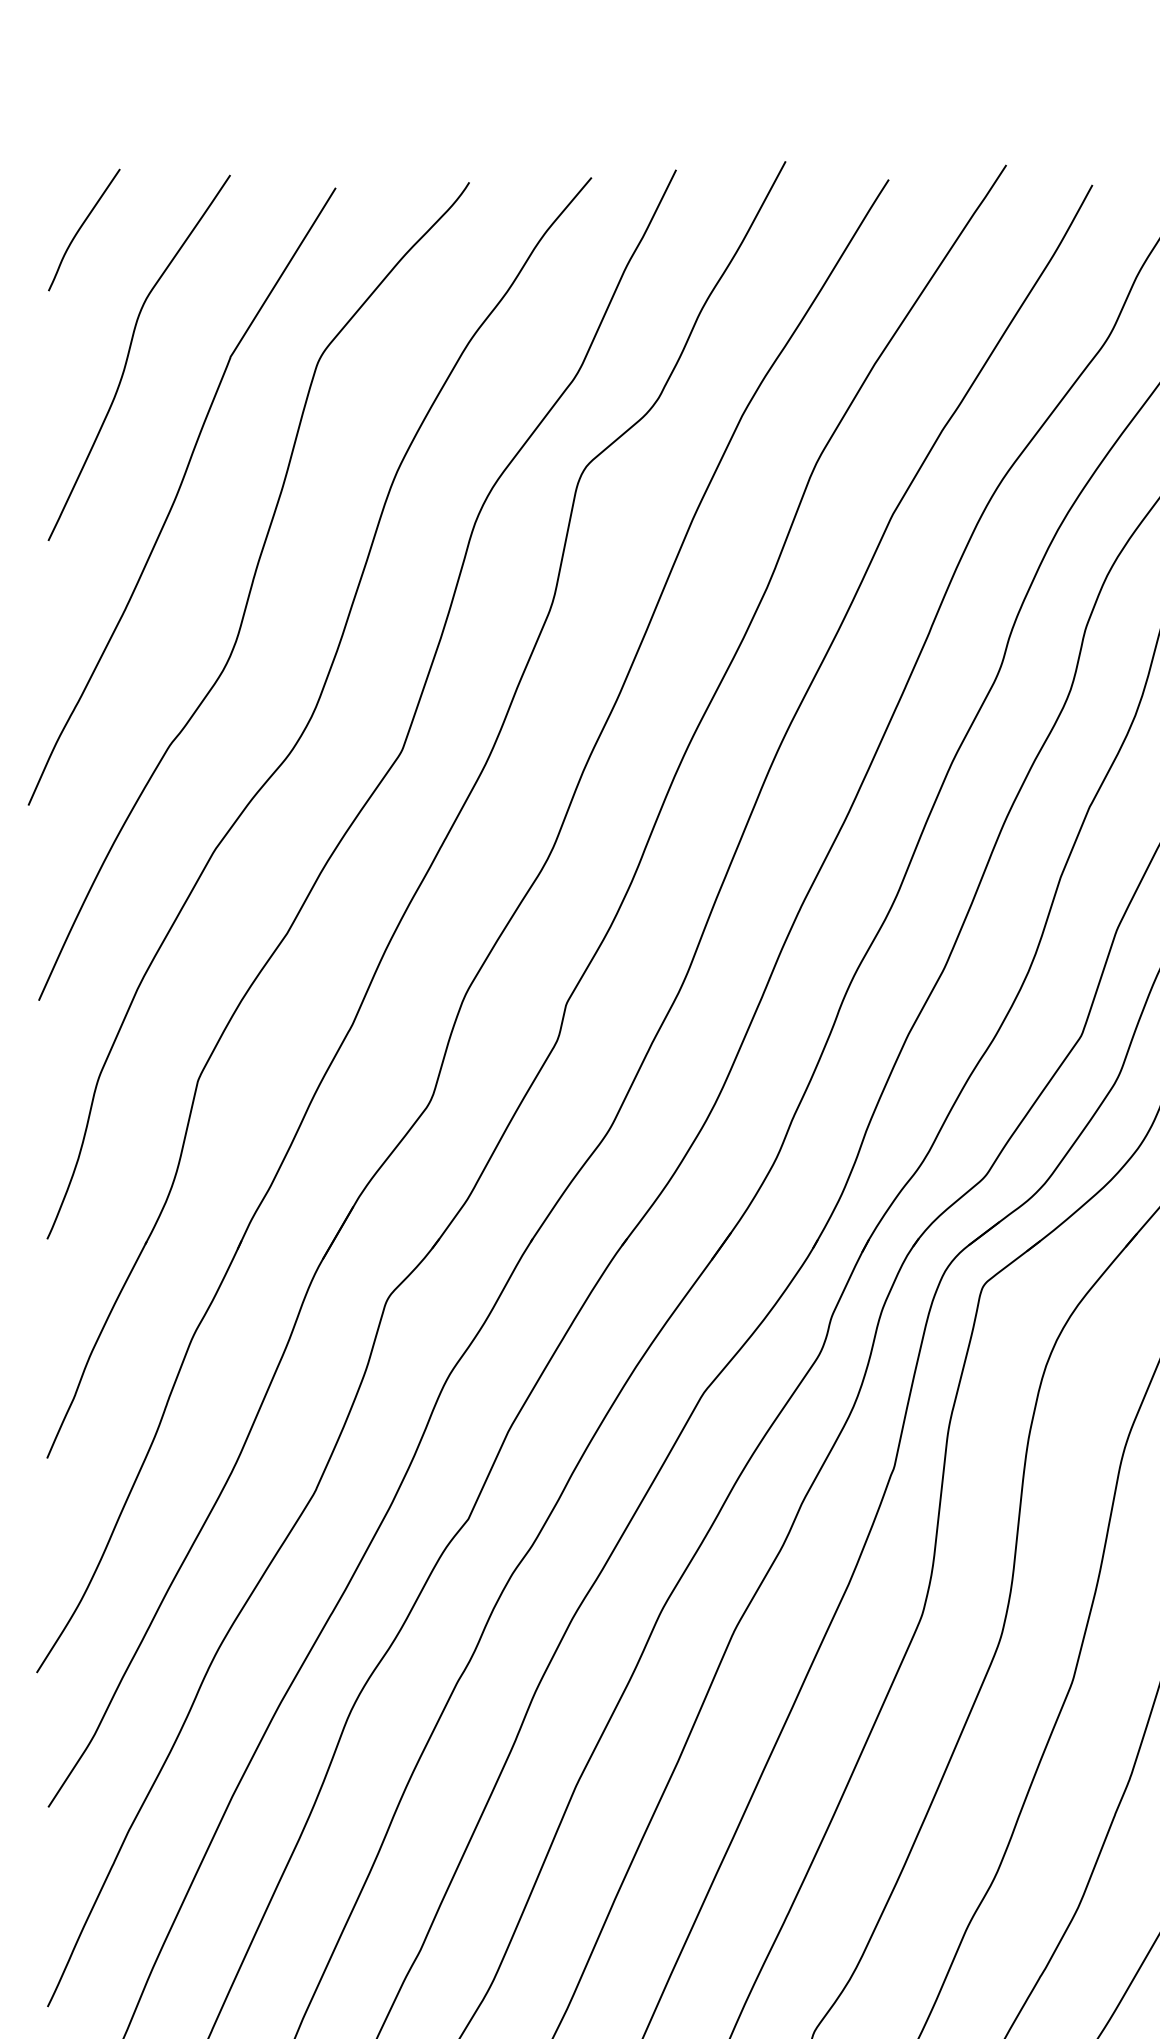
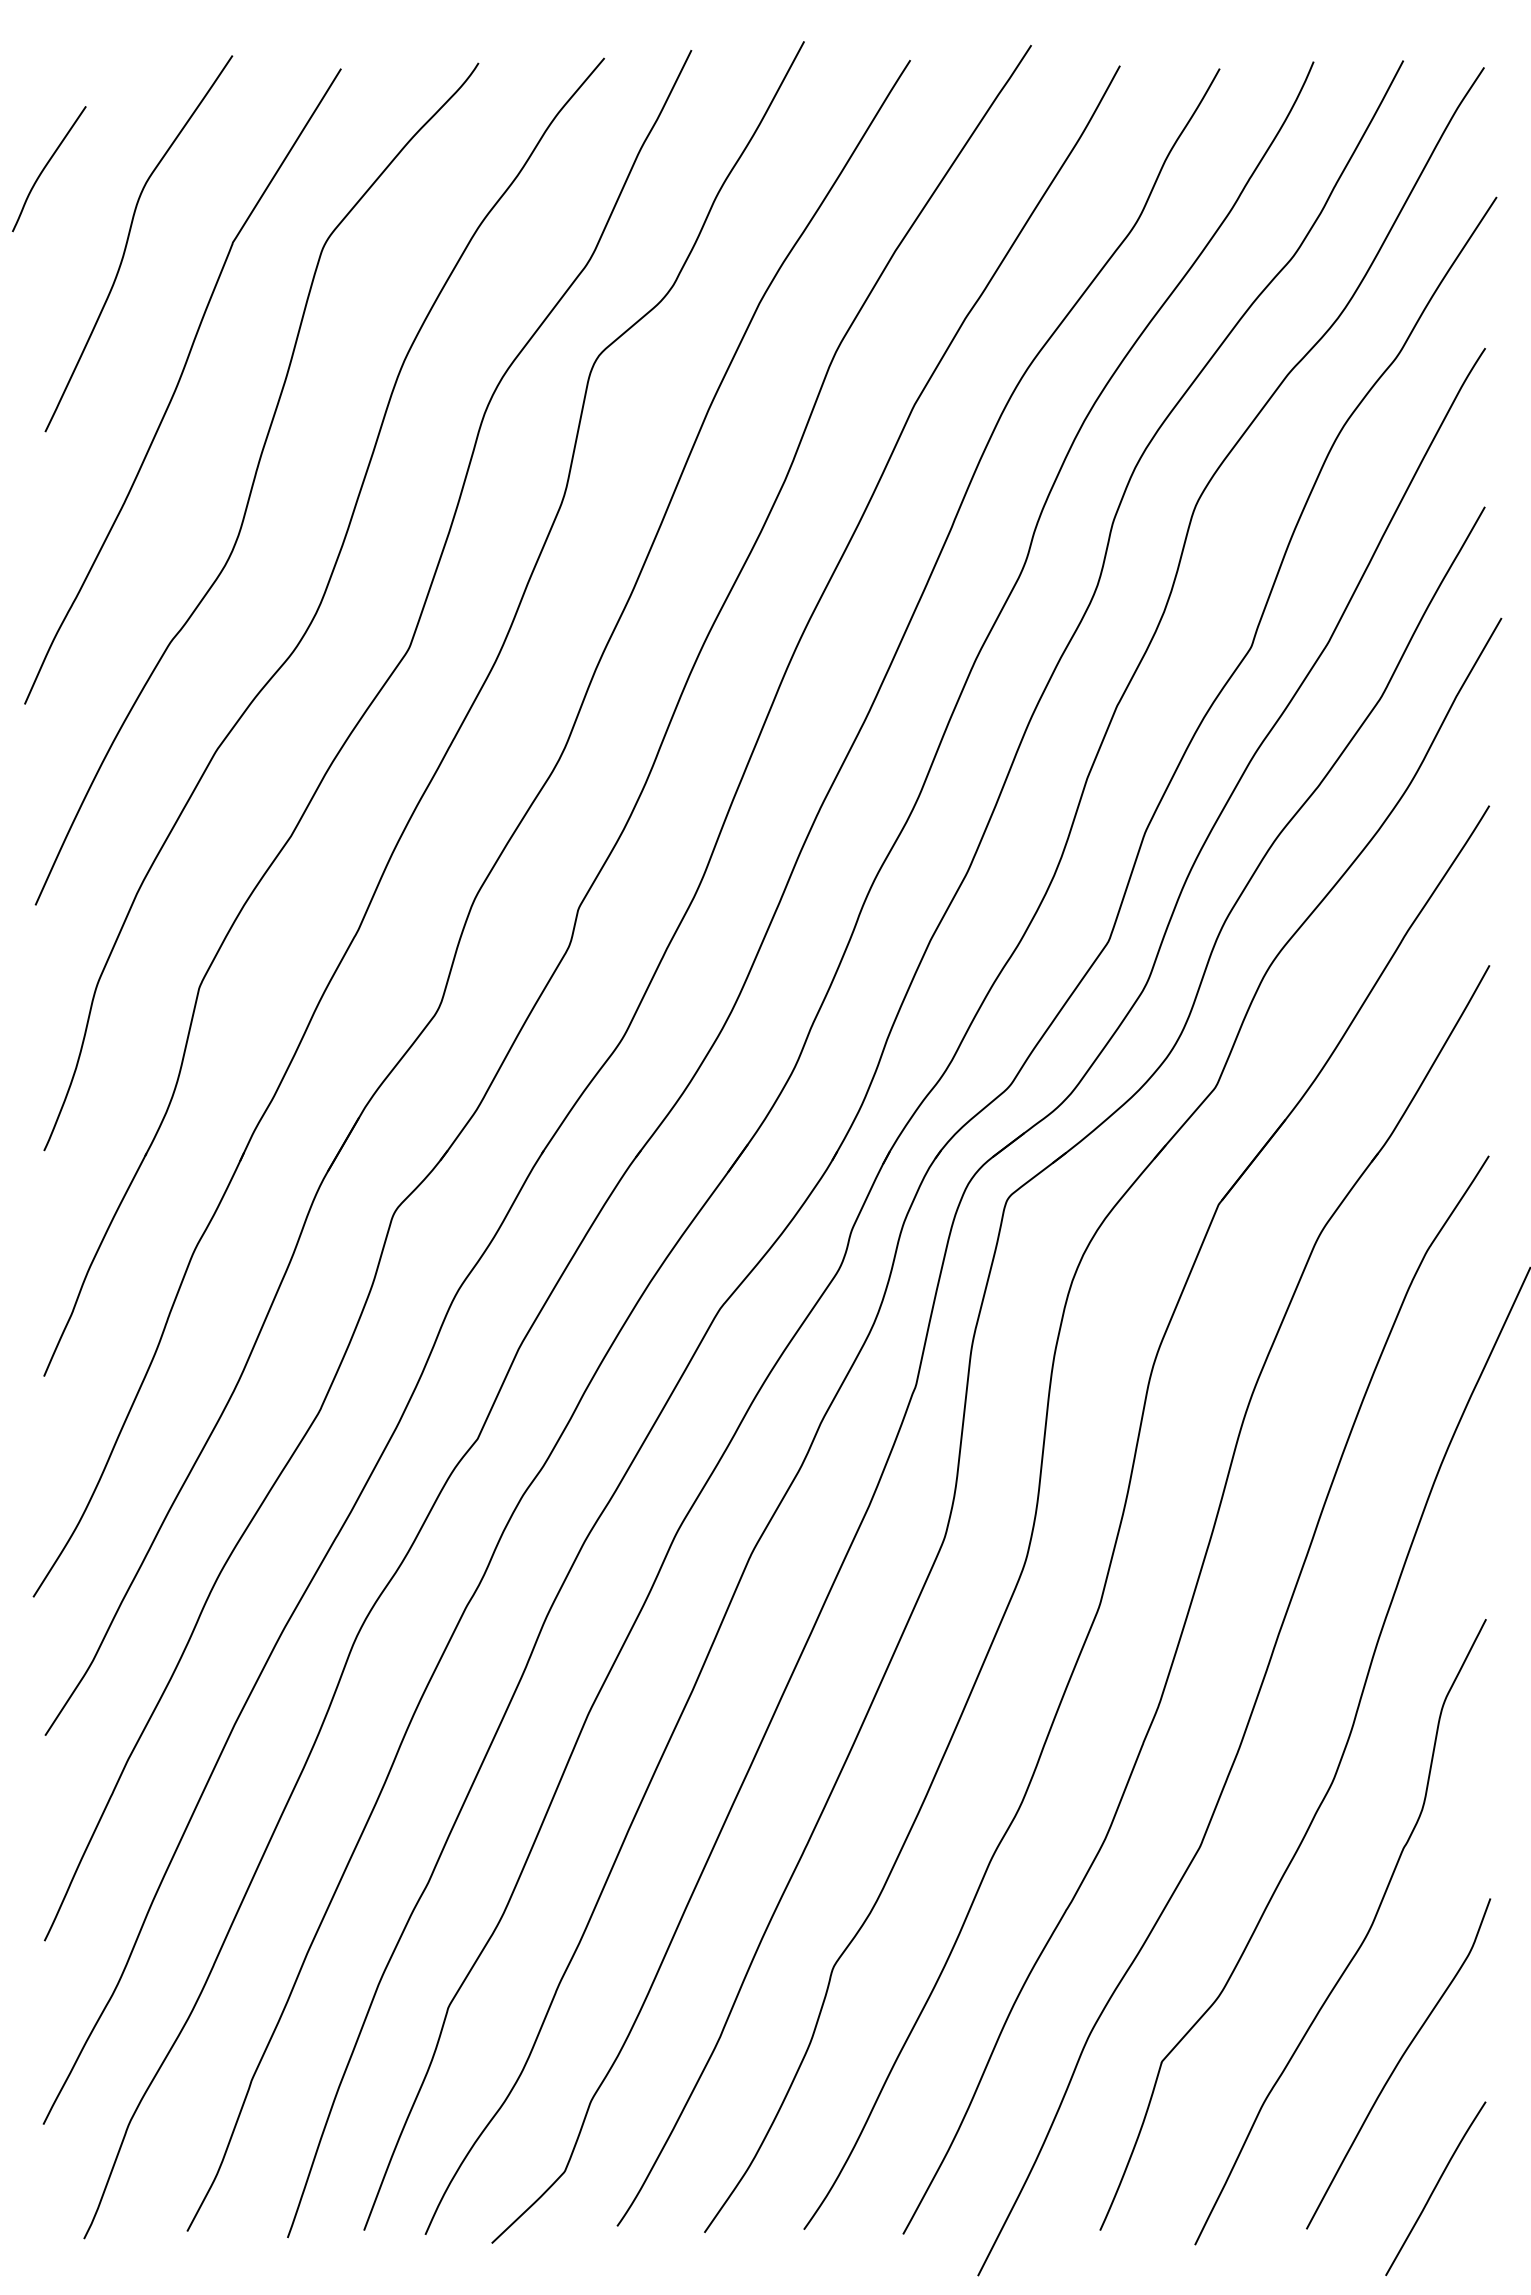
curve: (80, 229) -> (45, 168), moved

